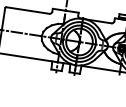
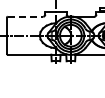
line: (27, 10) -> (25, 16), solid -> dashed

